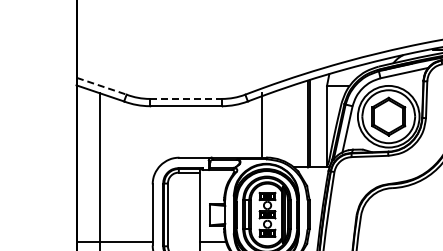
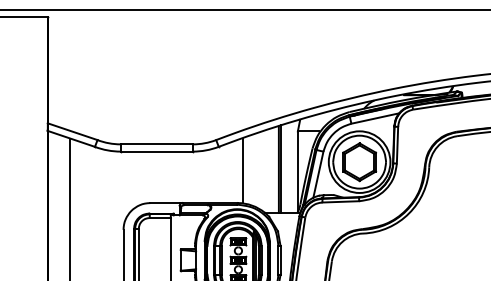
line: (102, 86) -> (73, 131), dashed -> solid
line: (186, 99) -> (157, 144), dashed -> solid
line: (261, 125) -> (242, 170), moved

